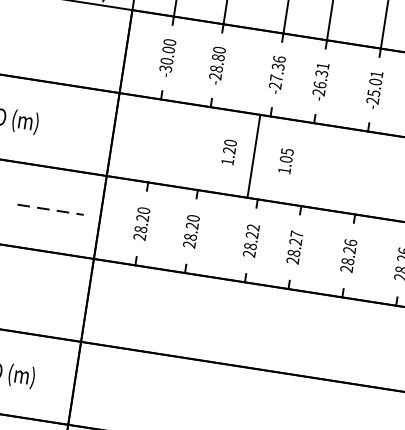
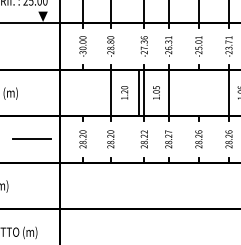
line: (203, 147) -> (110, 92), added
line: (264, 157) -> (144, 92), added
line: (307, 163) -> (168, 92), added
line: (49, 209) -> (31, 139), dashed -> solid

